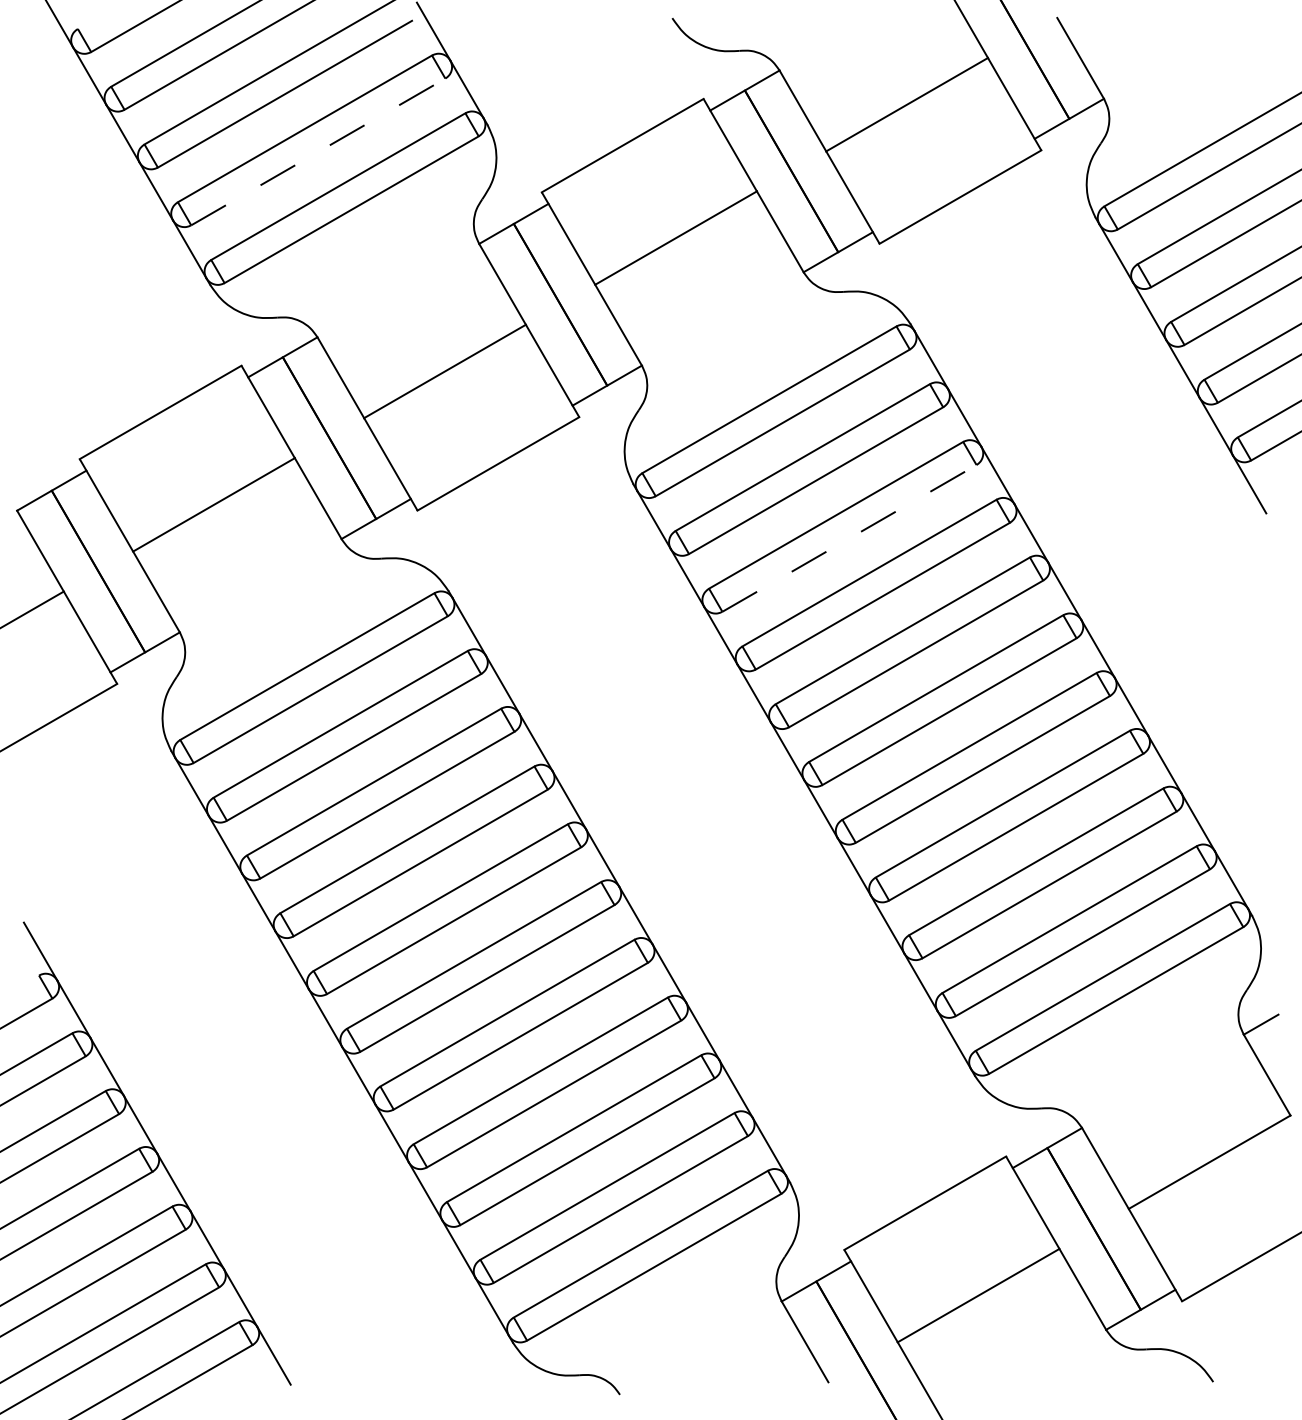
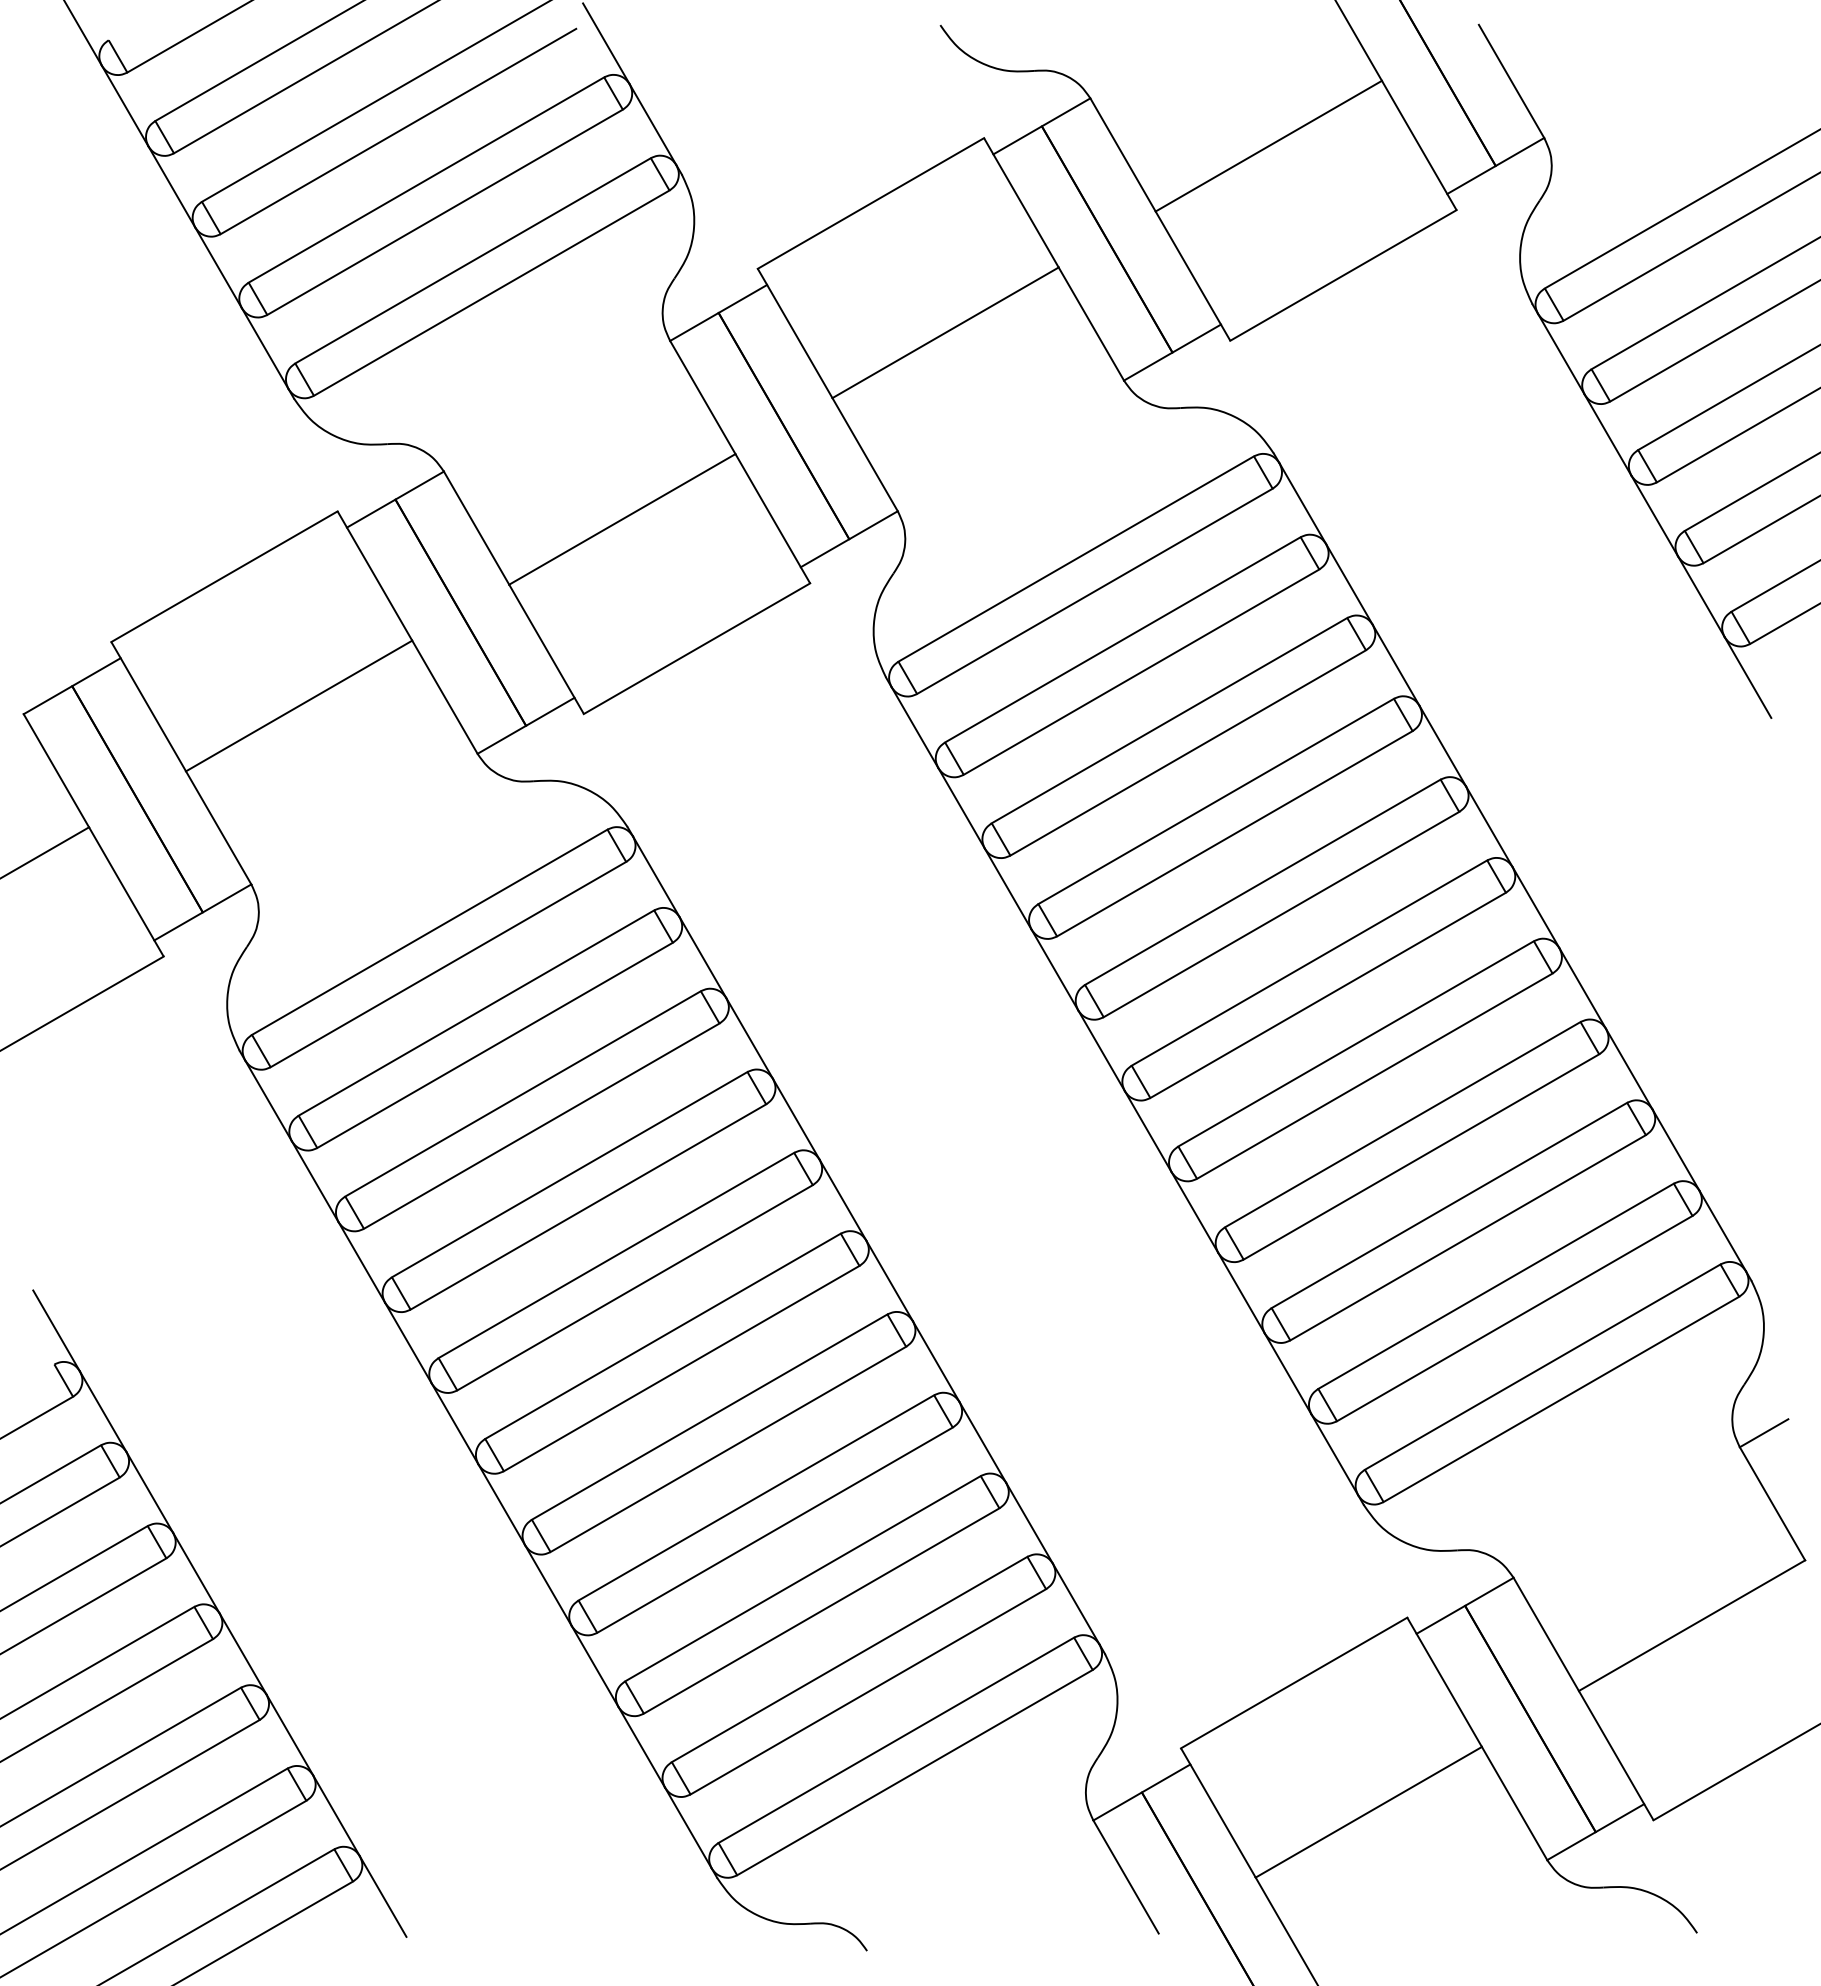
line: (318, 152) -> (445, 212), dashed -> solid
line: (849, 538) -> (1188, 752), dashed -> solid

